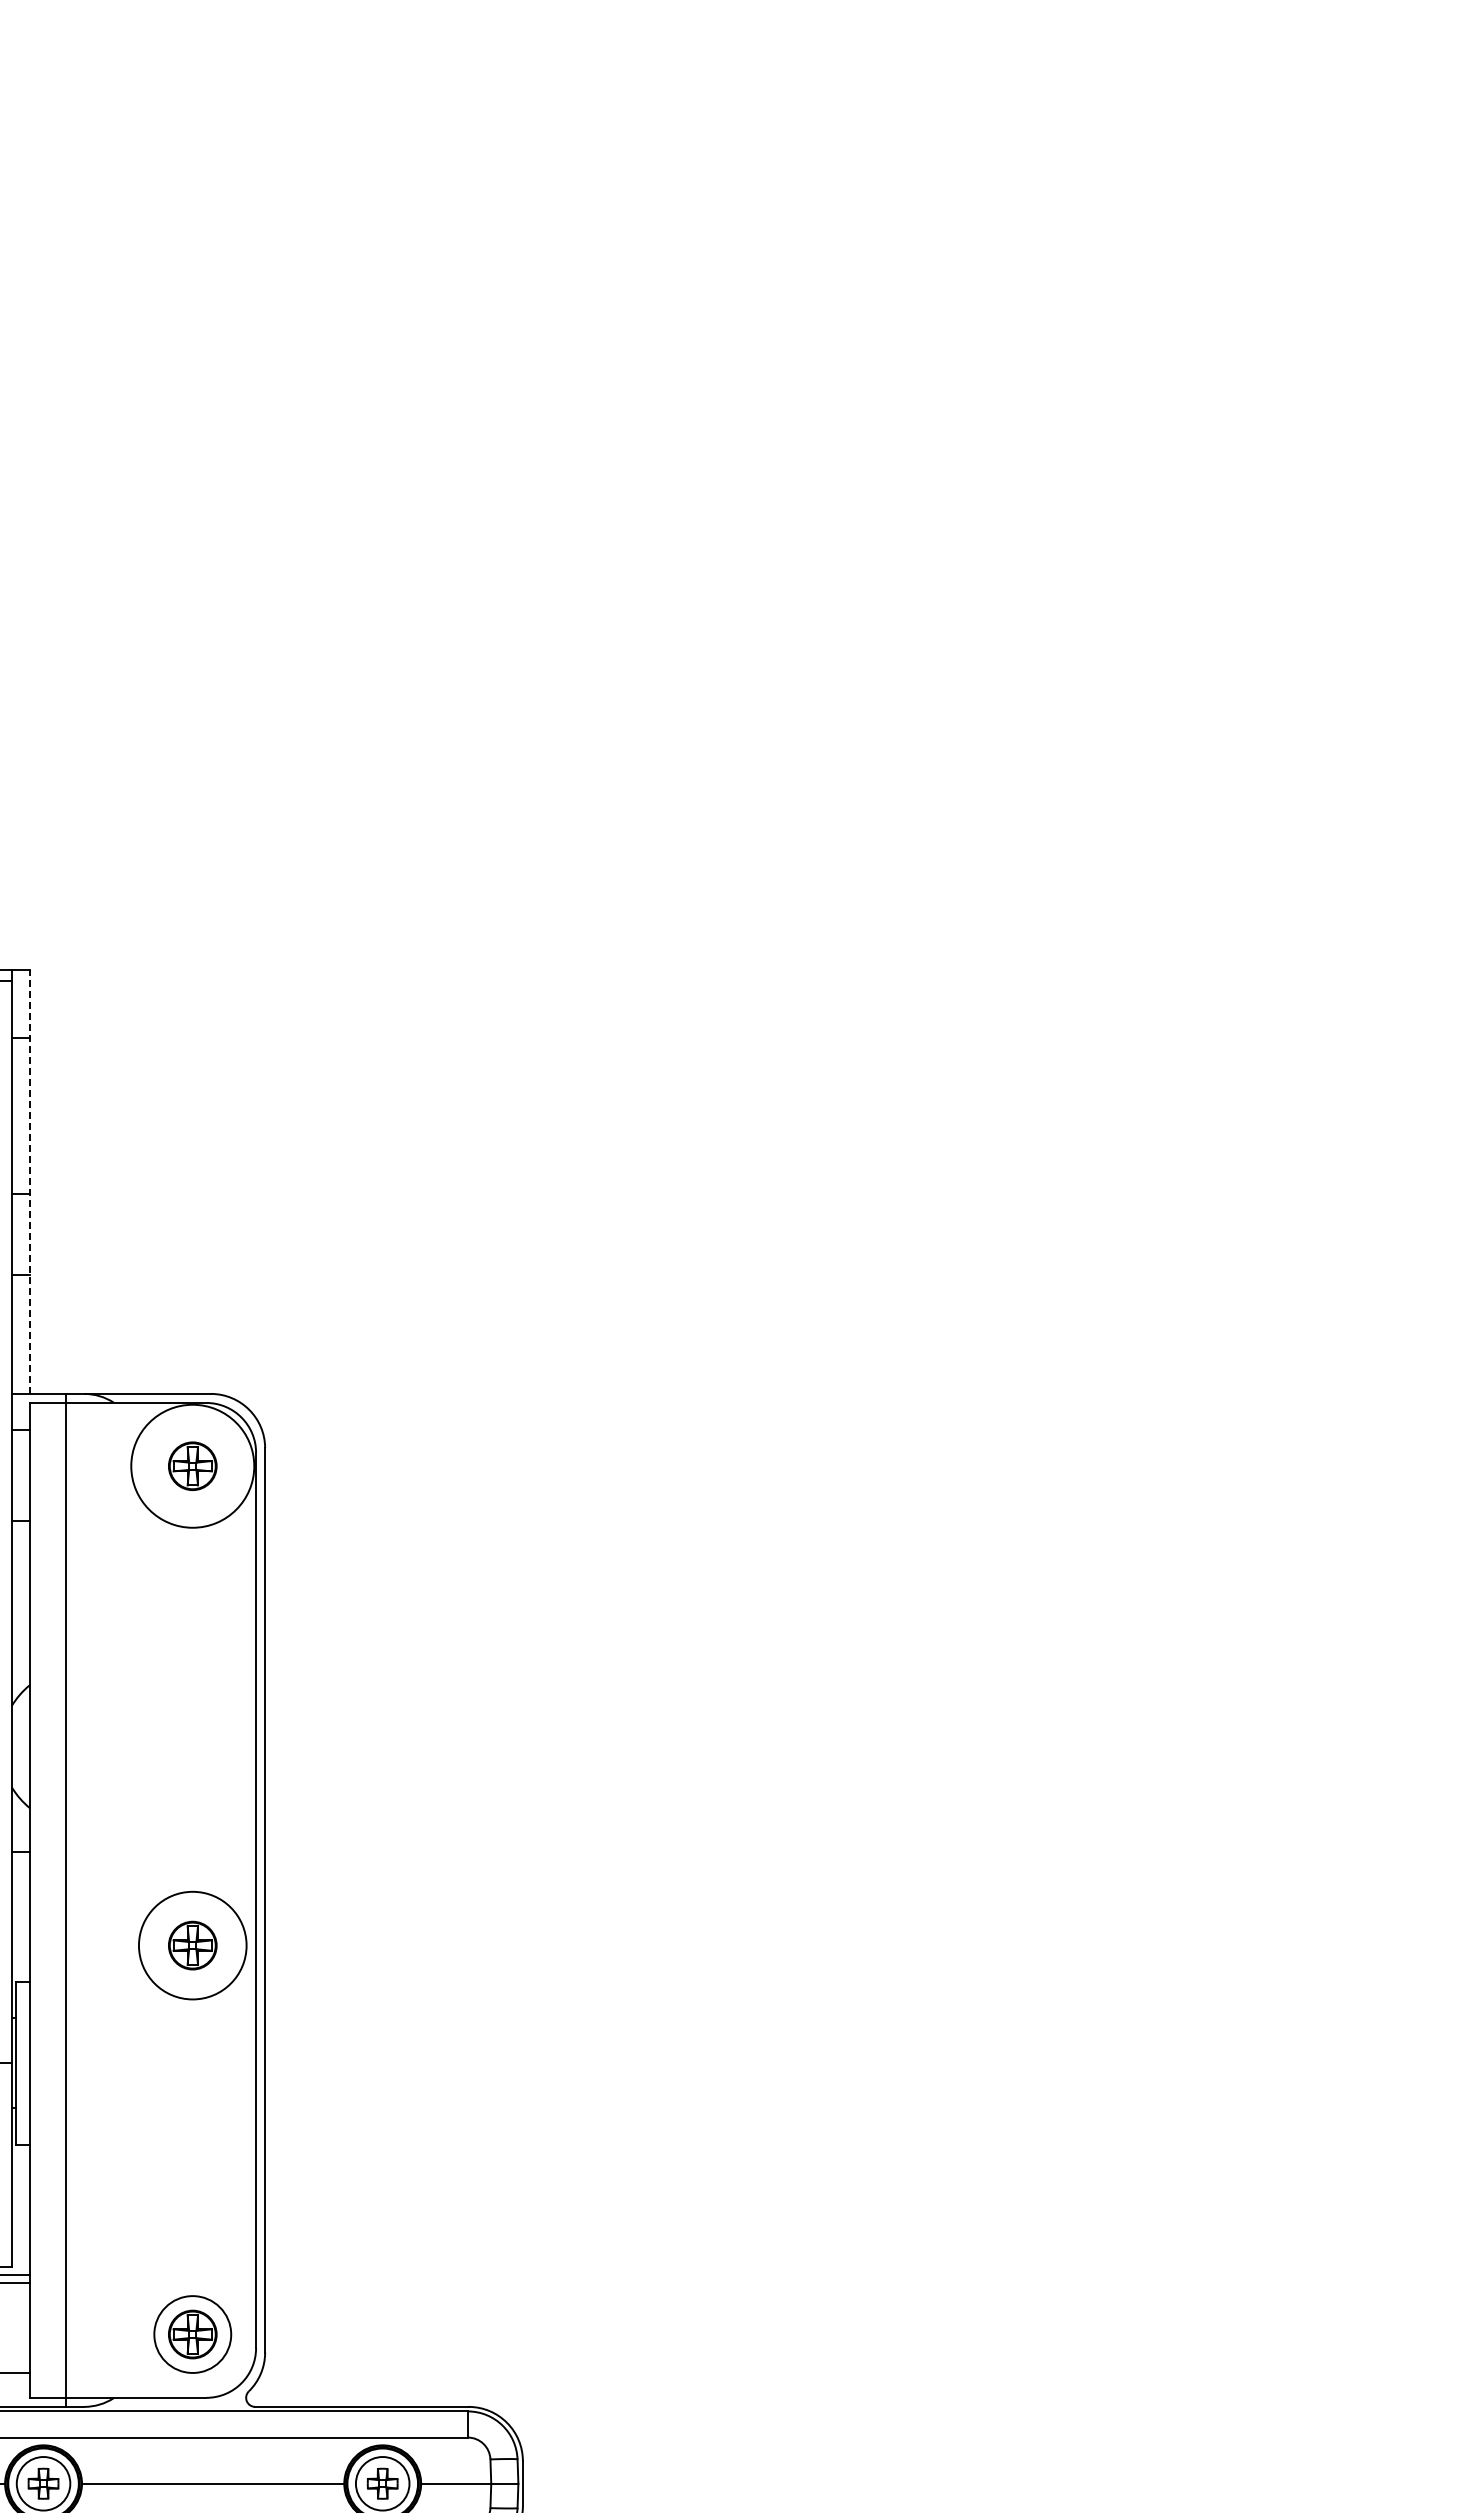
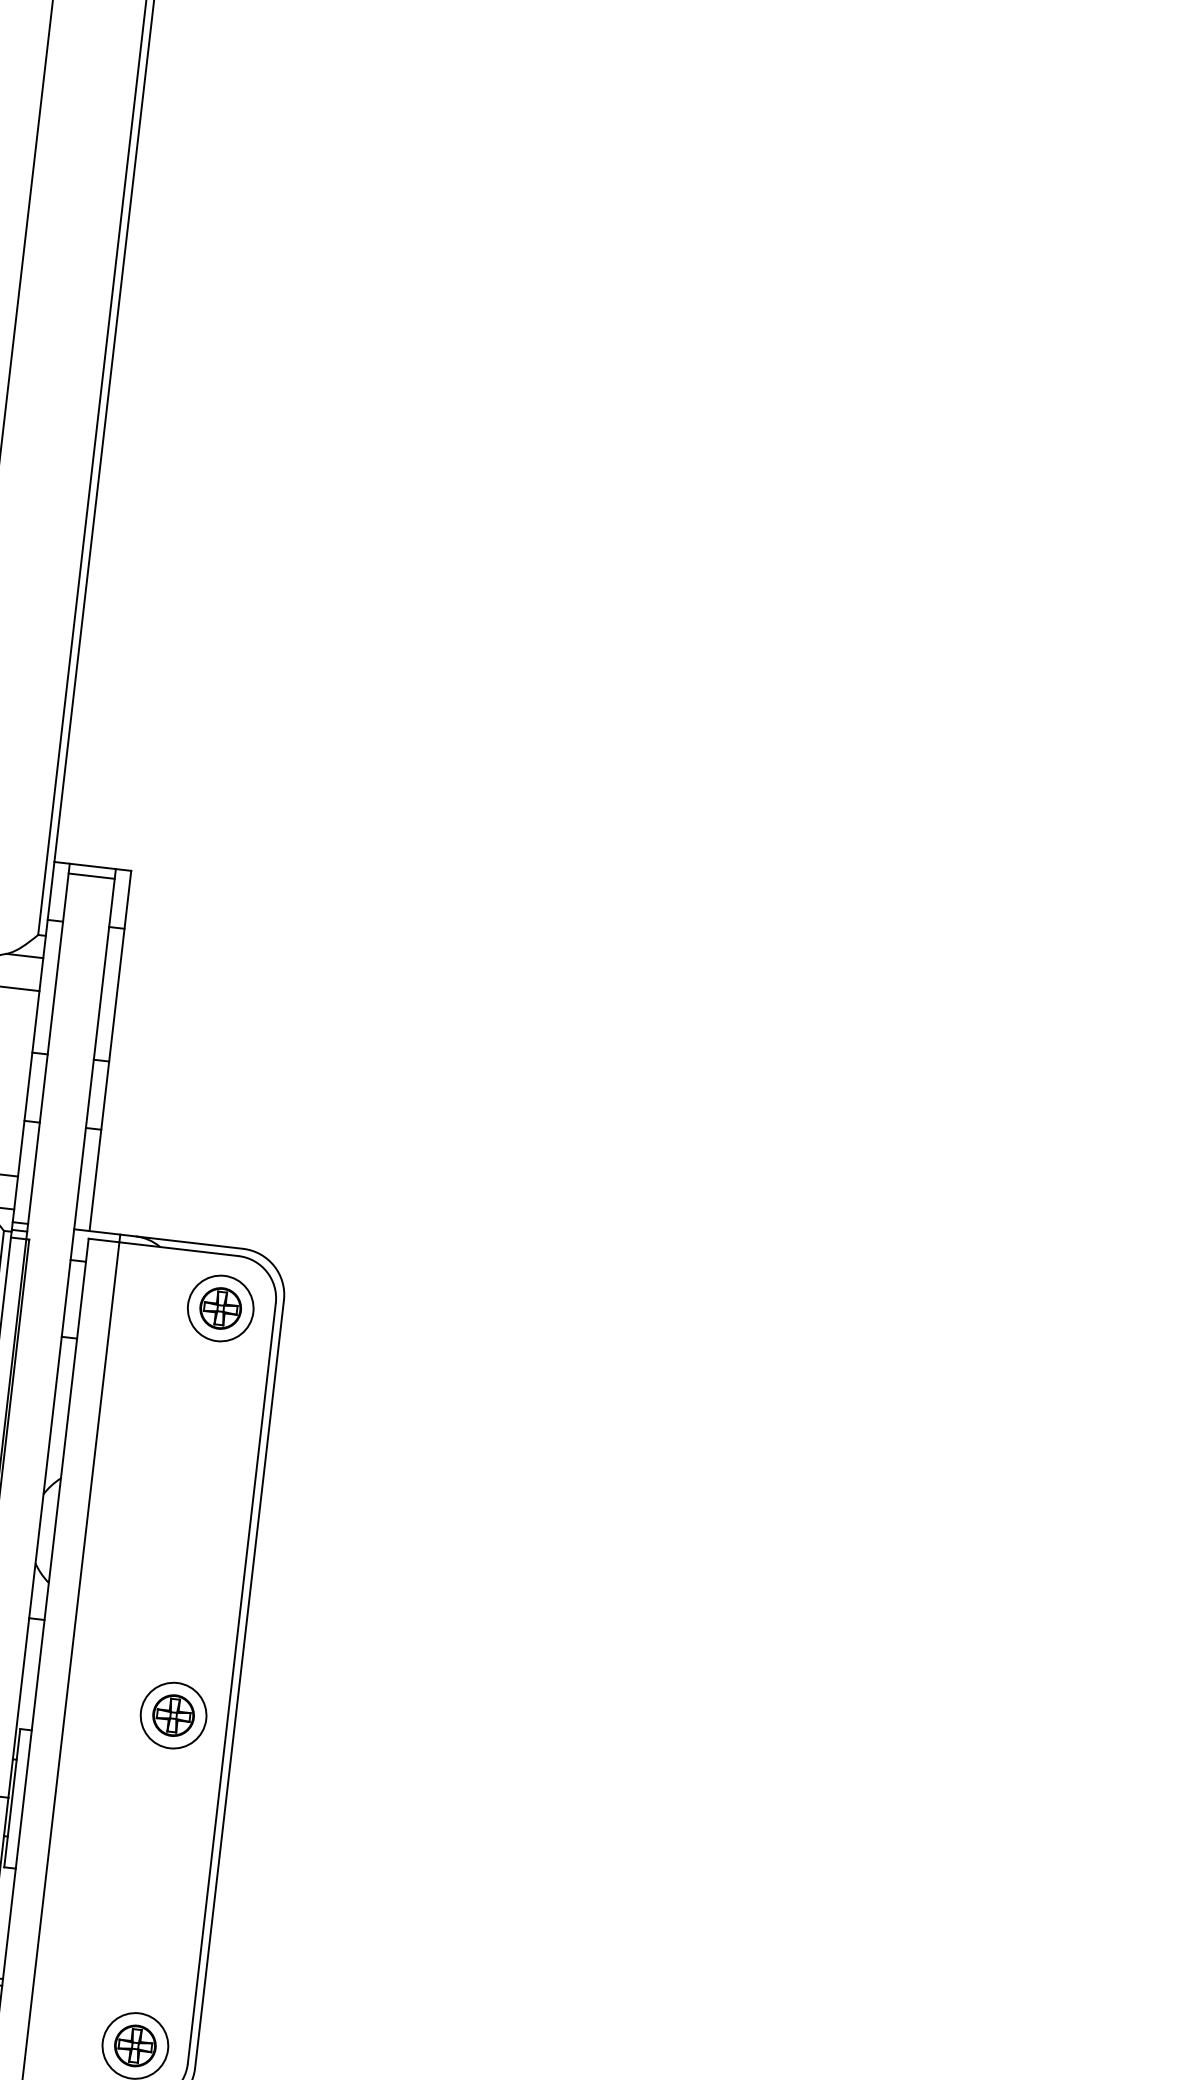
line: (29, 1181) -> (110, 1050), dashed -> solid
circle: (192, 1465) -> (220, 1307), size x0.62
circle: (192, 1945) -> (173, 1715), size x0.71

